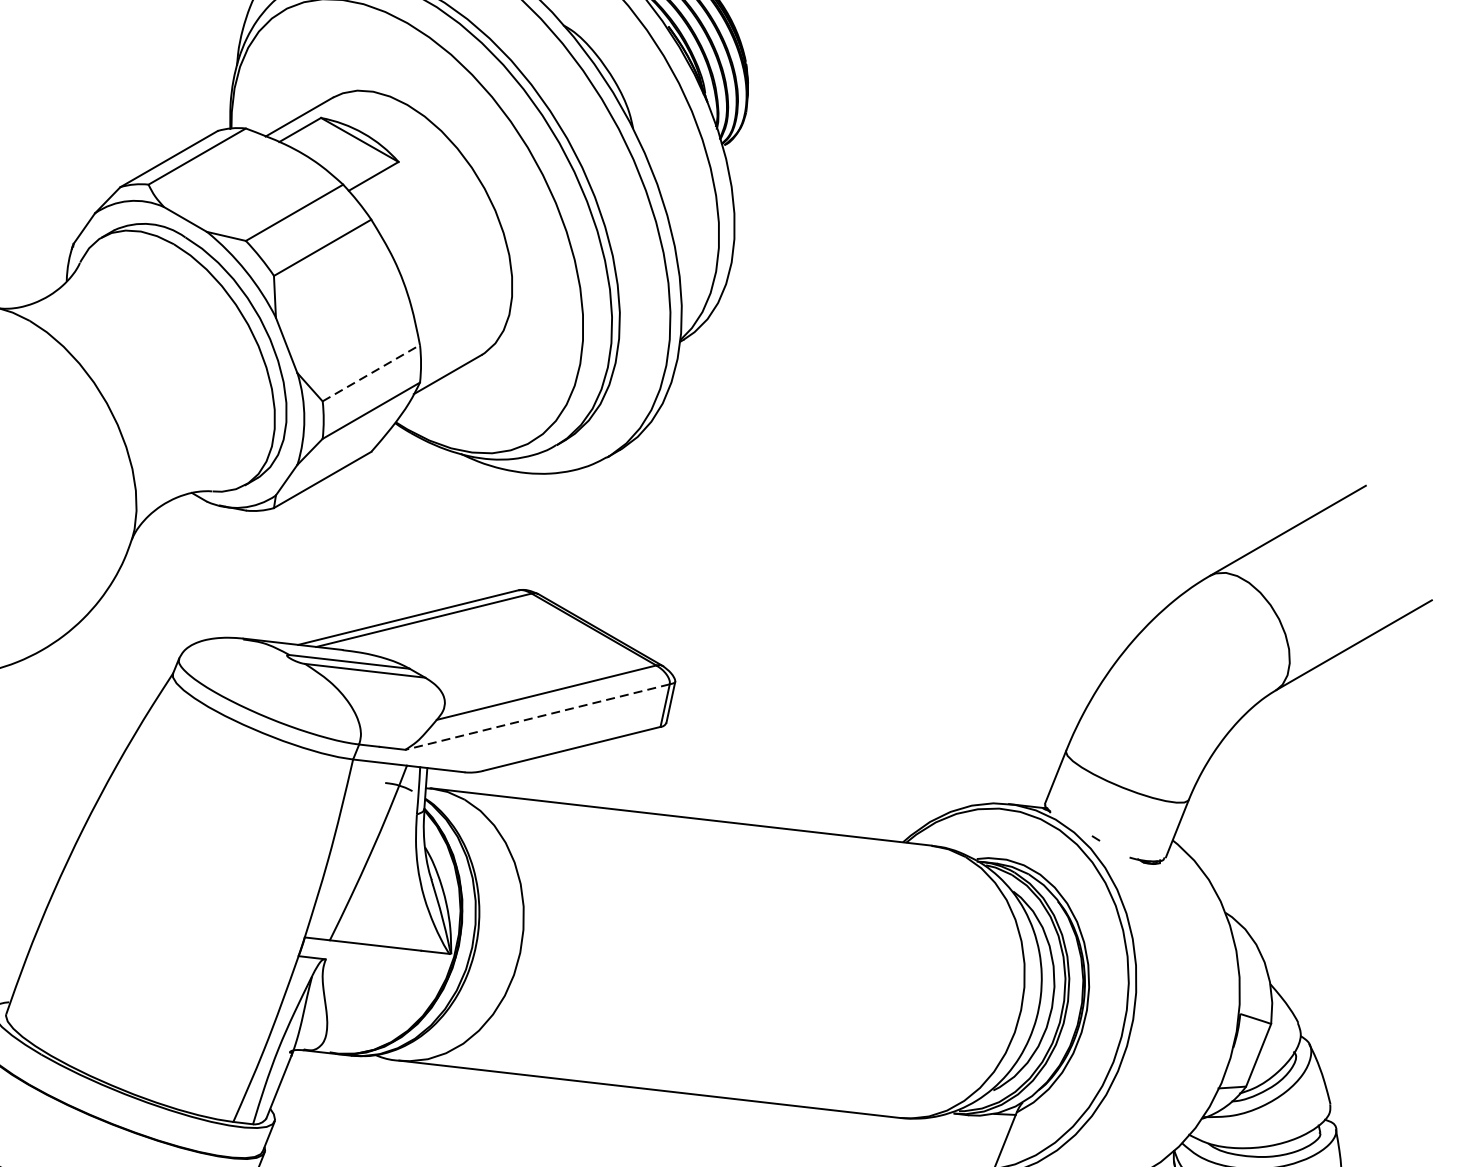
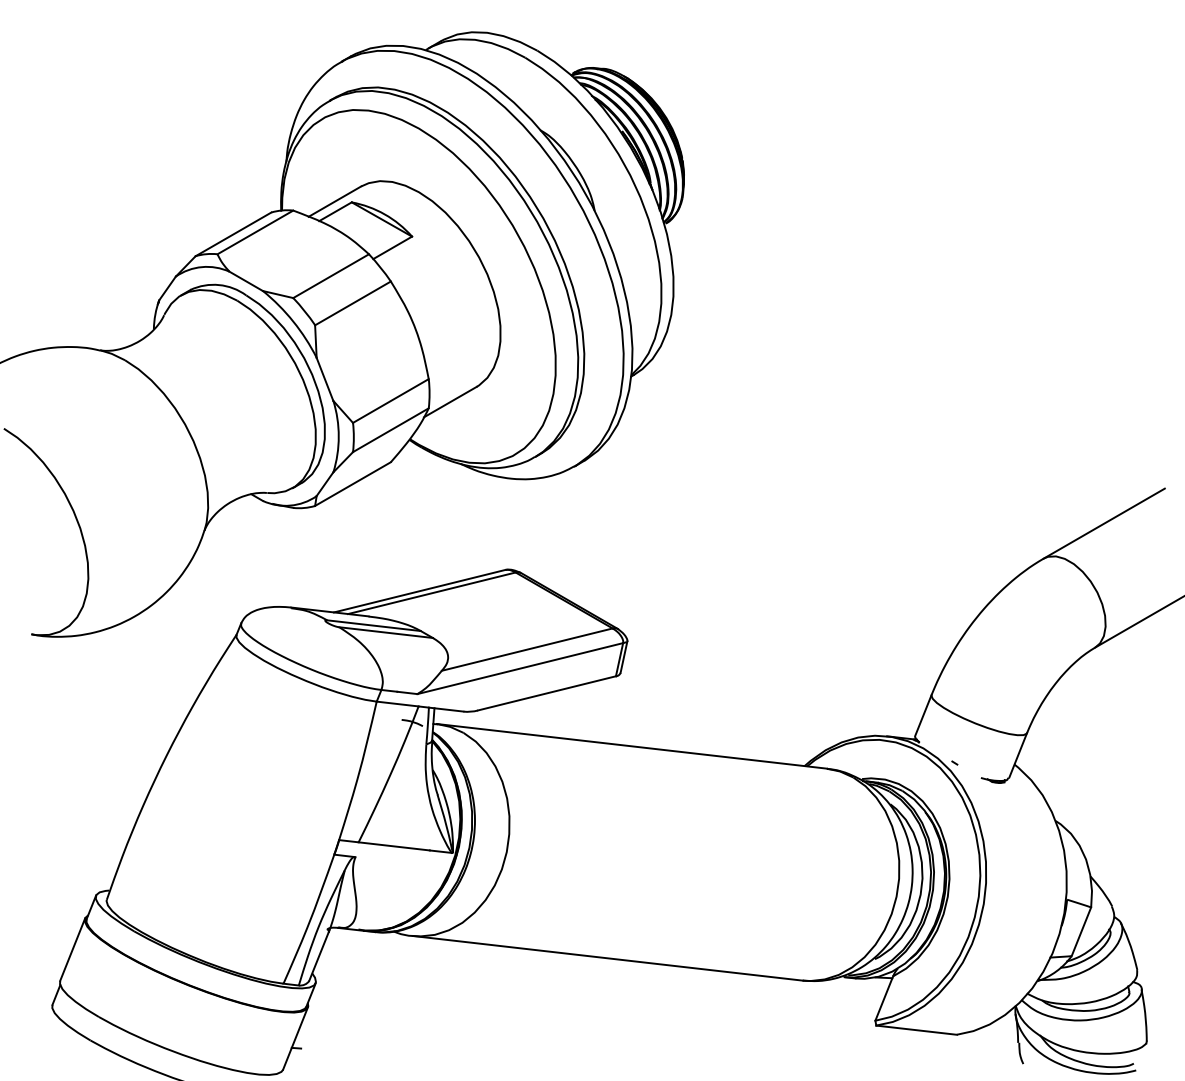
line: (370, 373) -> (390, 401), dashed -> solid
line: (537, 716) -> (520, 668), dashed -> solid

